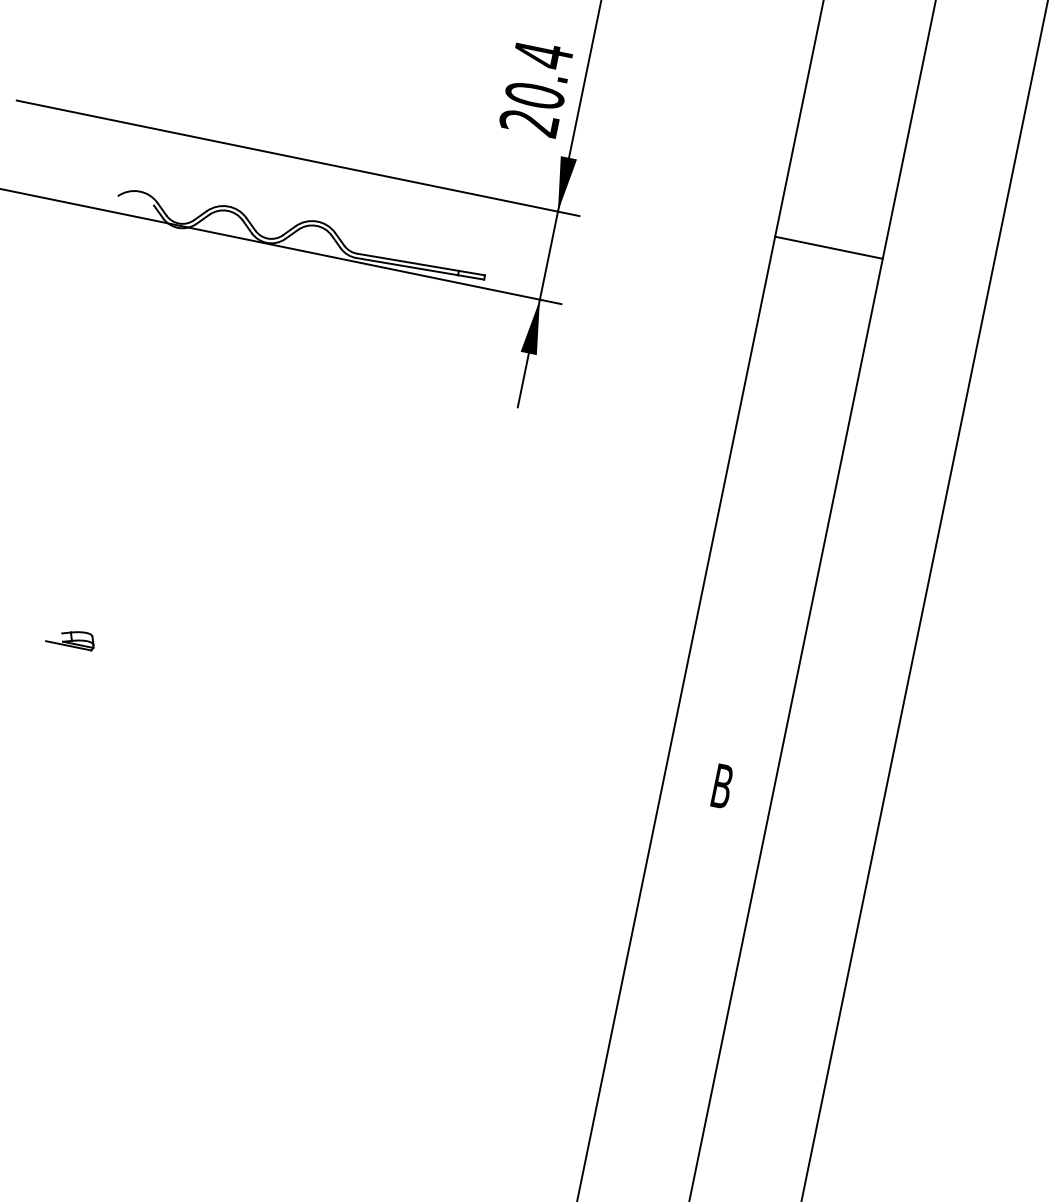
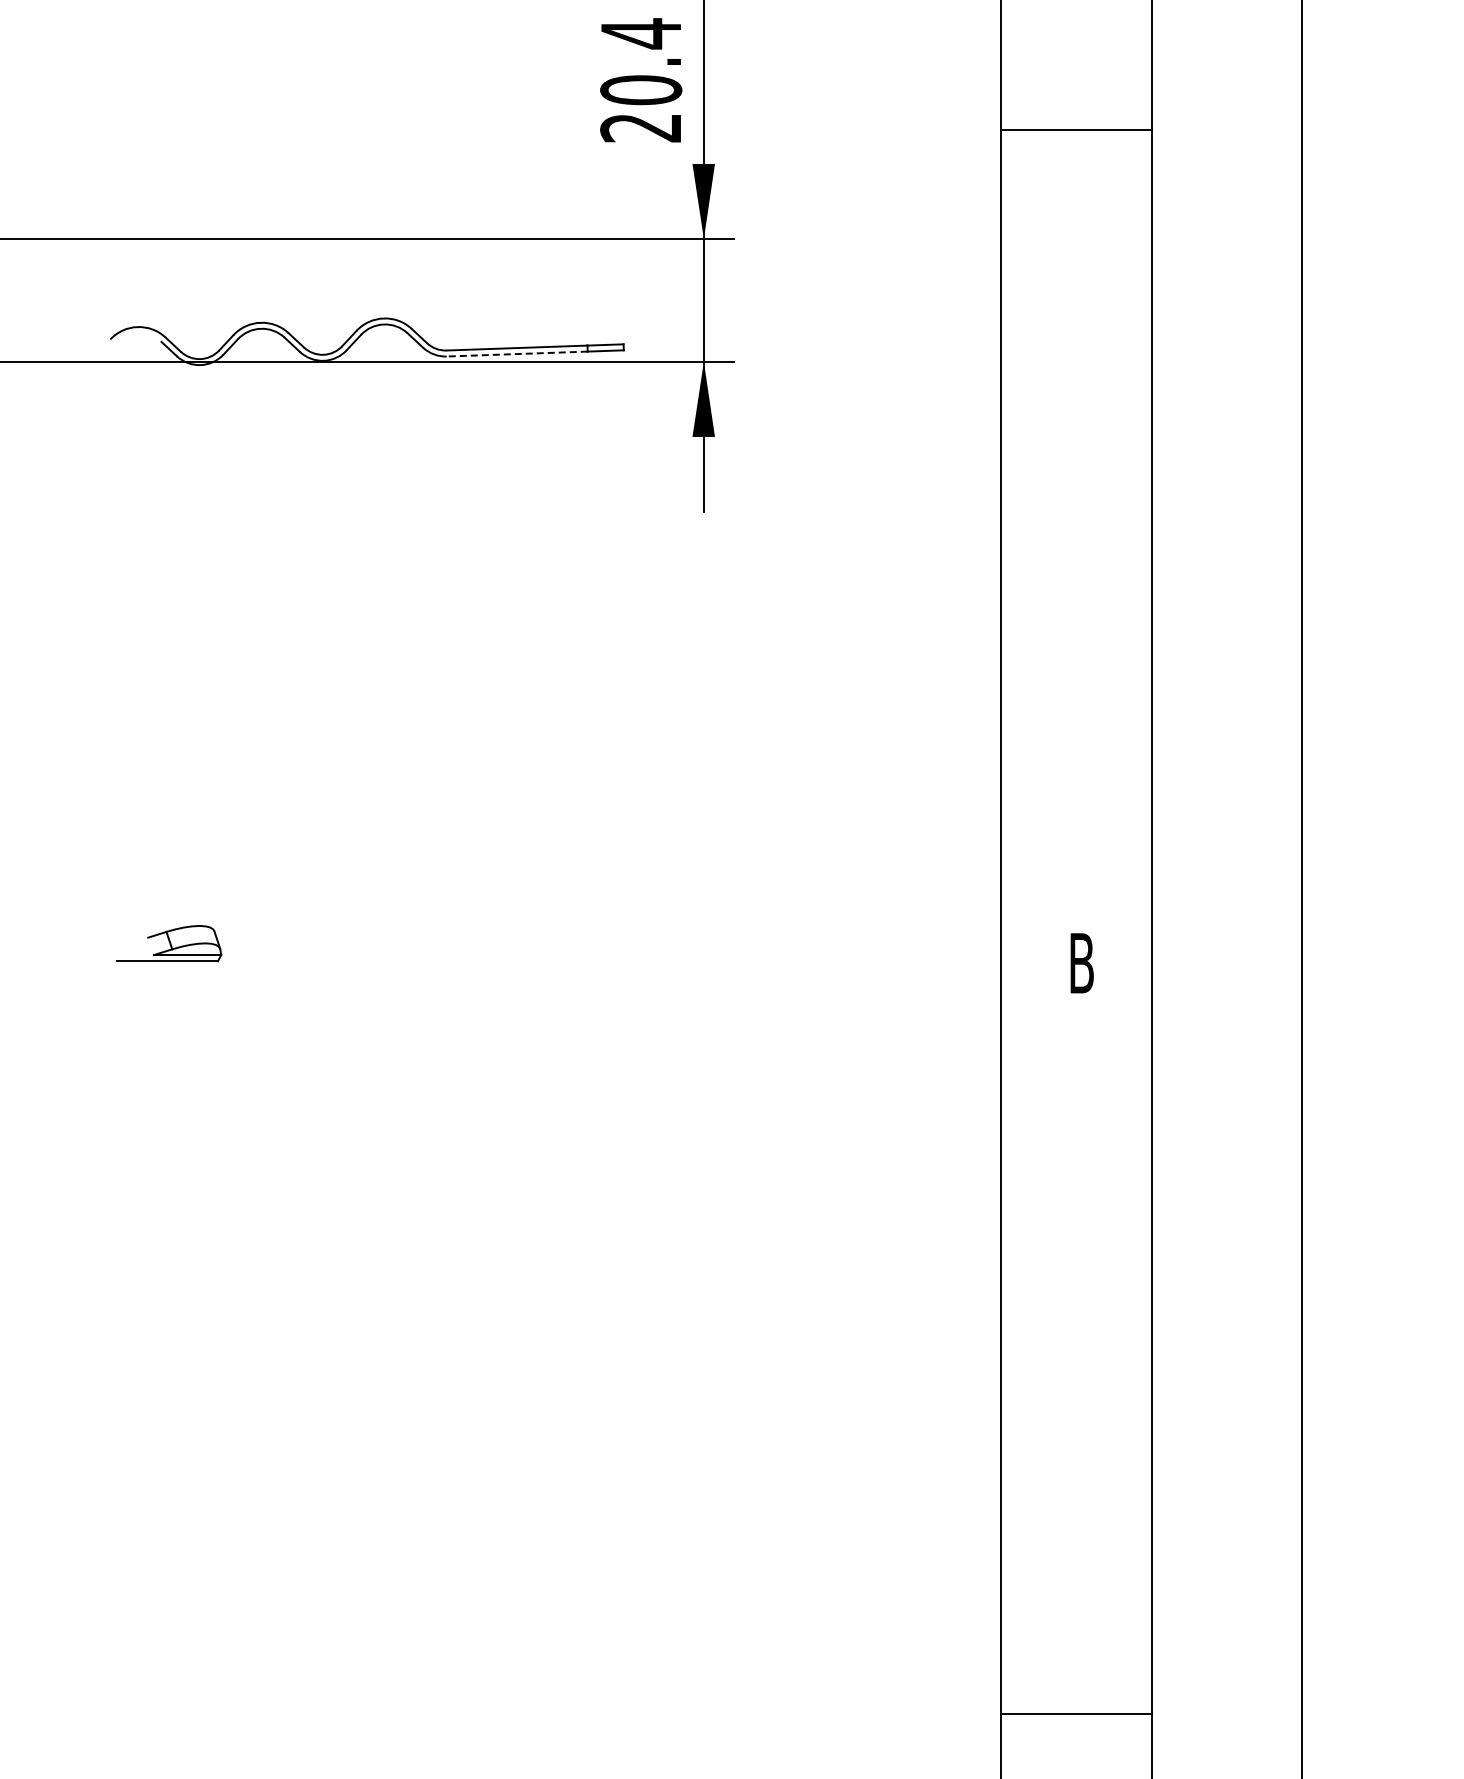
line: (828, 247) -> (1076, 129), moved
line: (407, 266) -> (517, 354), solid -> dashed
part: (71, 638) -> (169, 943), size x1.6

